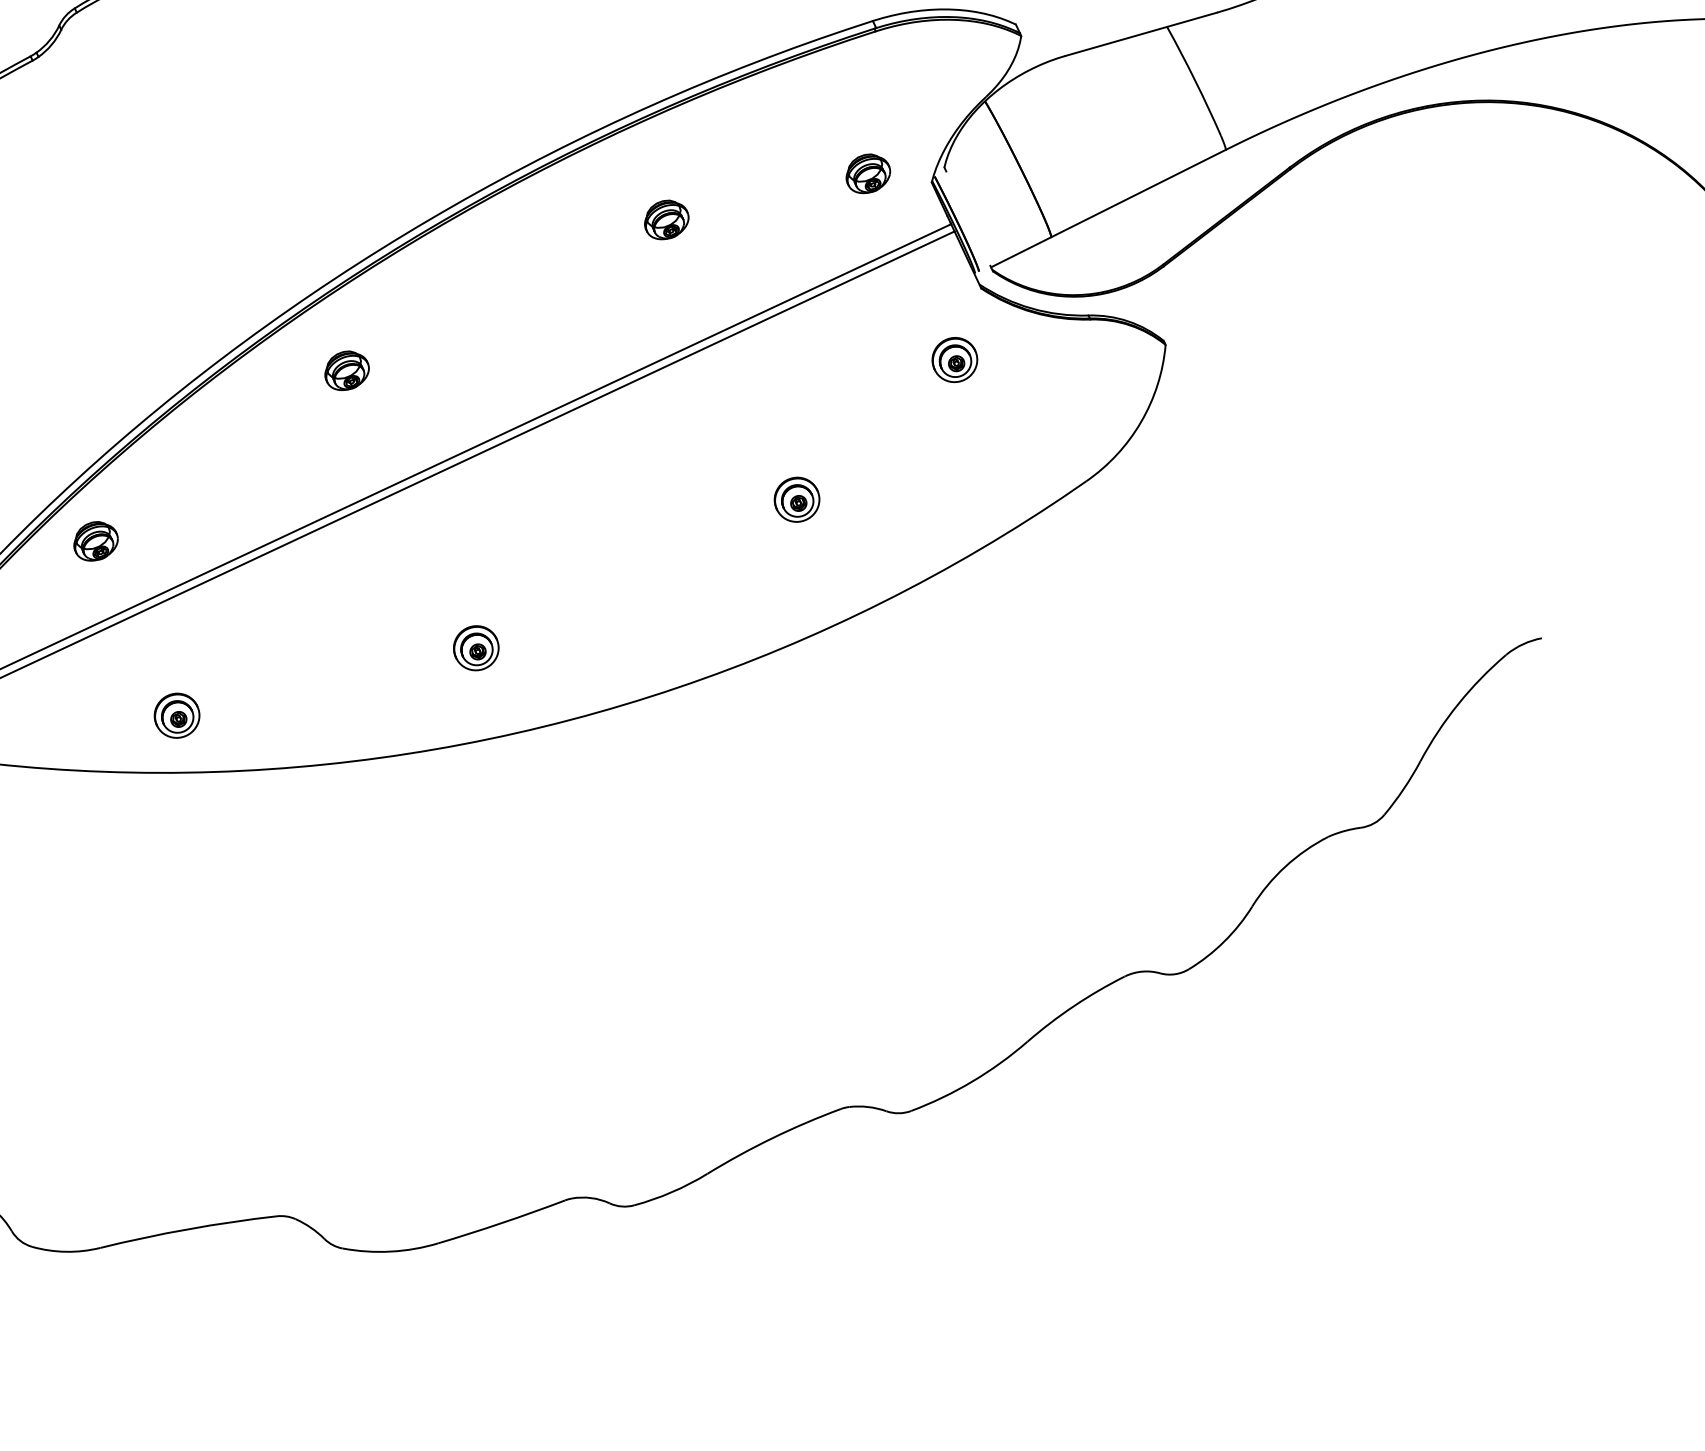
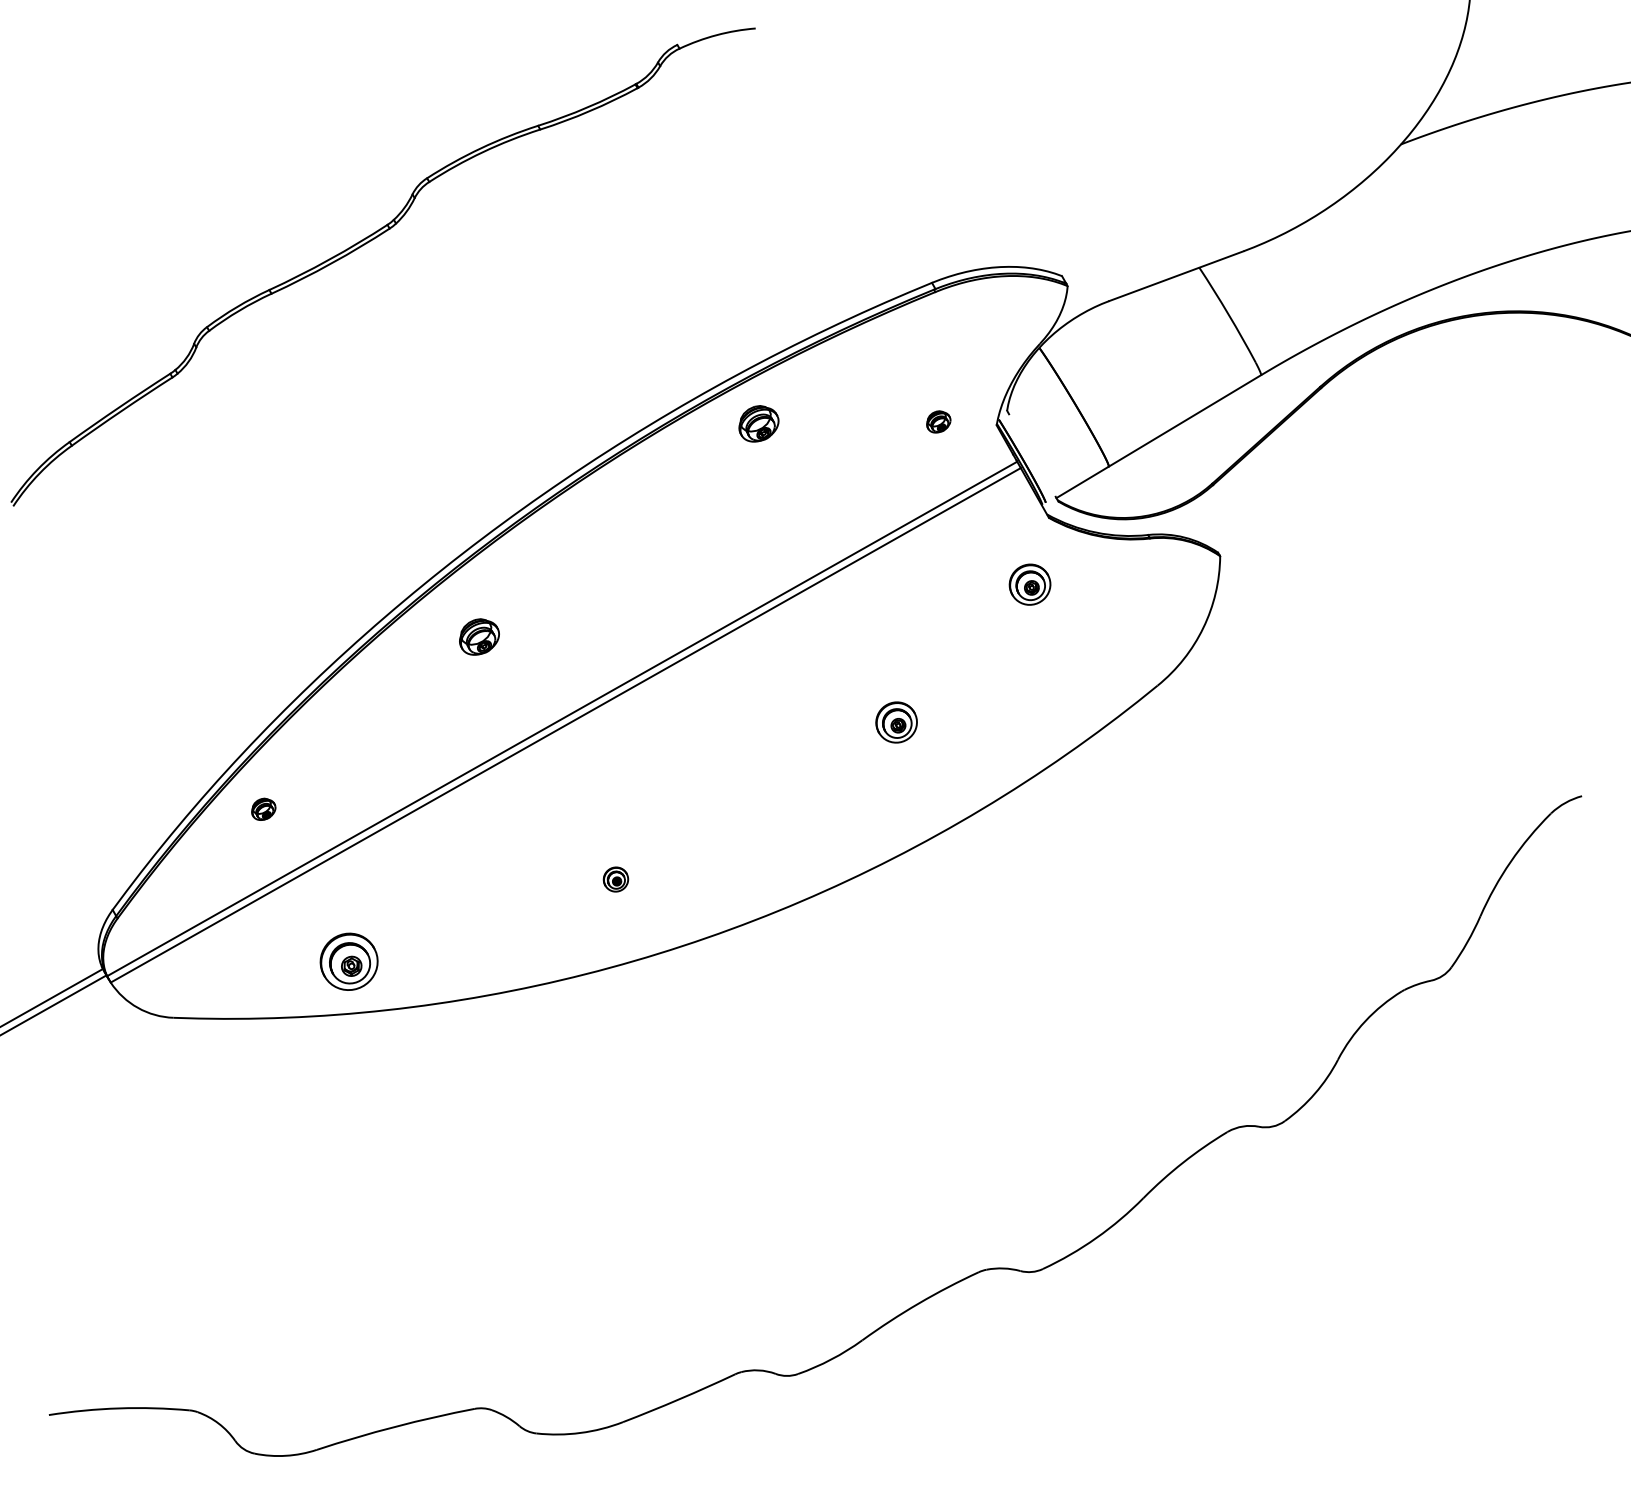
part: (868, 173) -> (938, 421), size x0.6
part: (666, 219) -> (758, 423), moved
part: (95, 541) -> (263, 809), size x0.6
part: (475, 648) -> (615, 879), size x0.6
part: (177, 715) -> (349, 961), size x1.4

